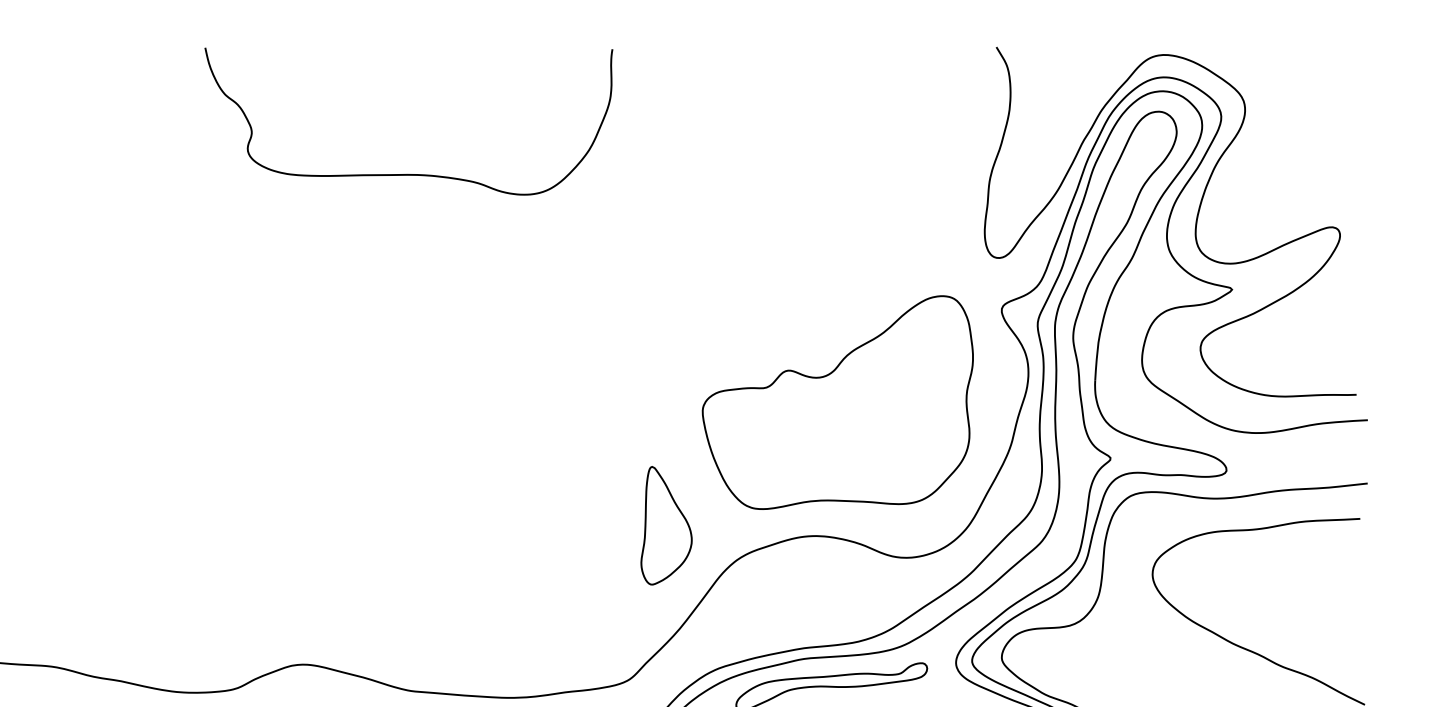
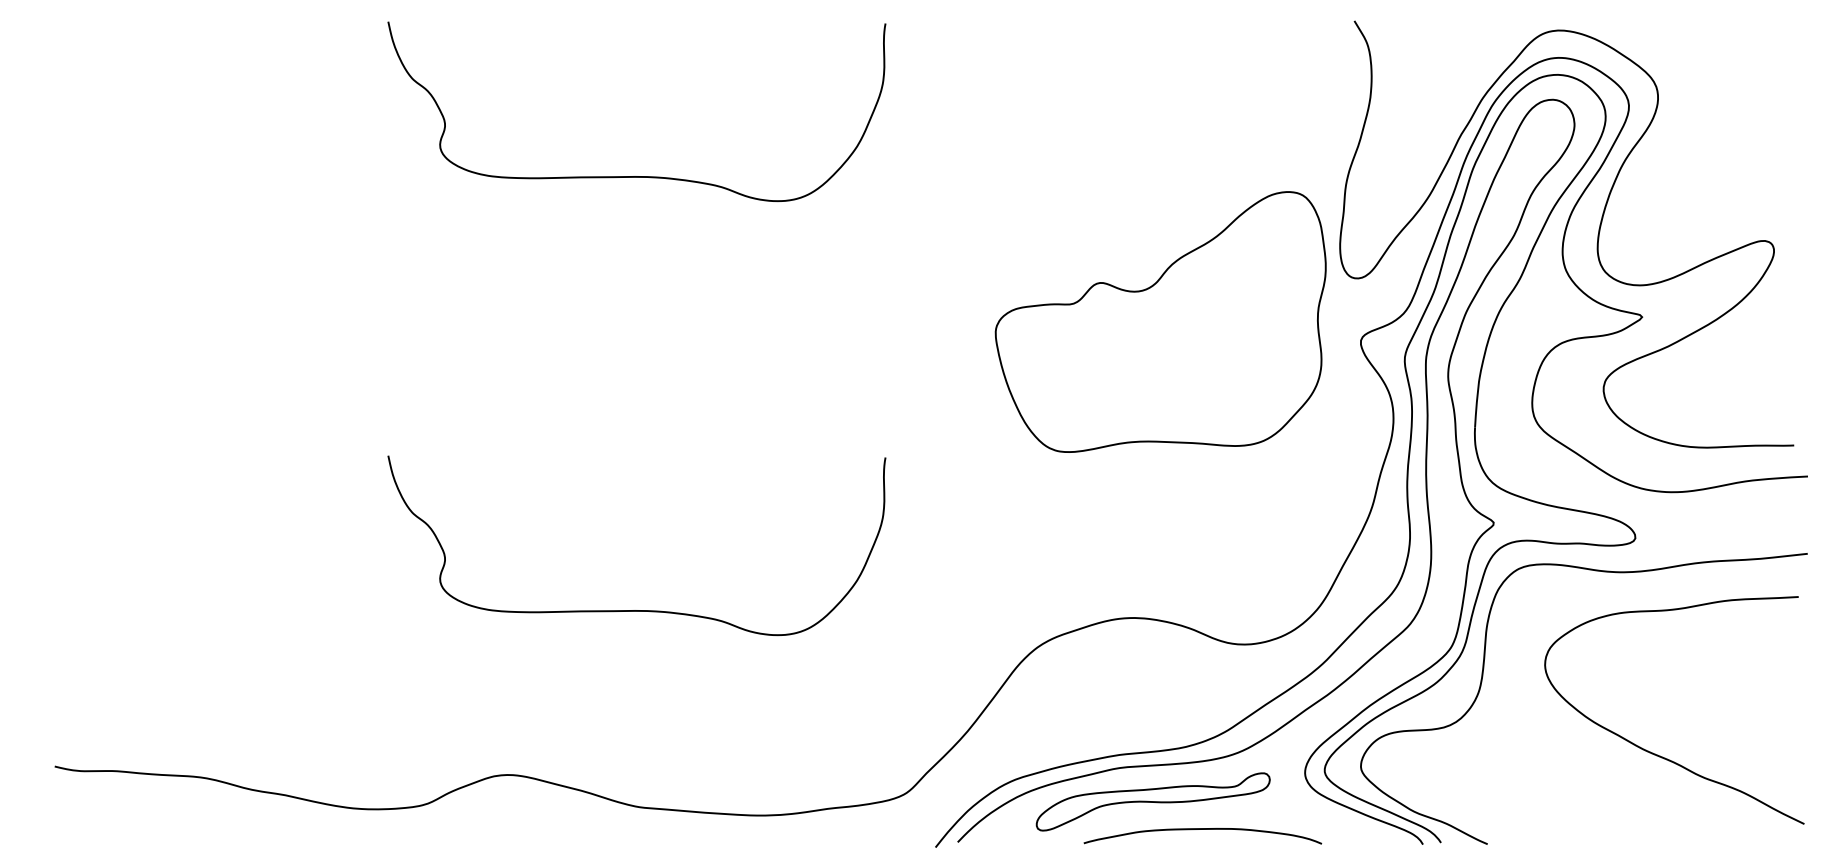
part: (837, 402) -> (1160, 321), moved
part: (666, 525) -> (951, 605), removed
curve: (408, 529) -> (636, 610), added

